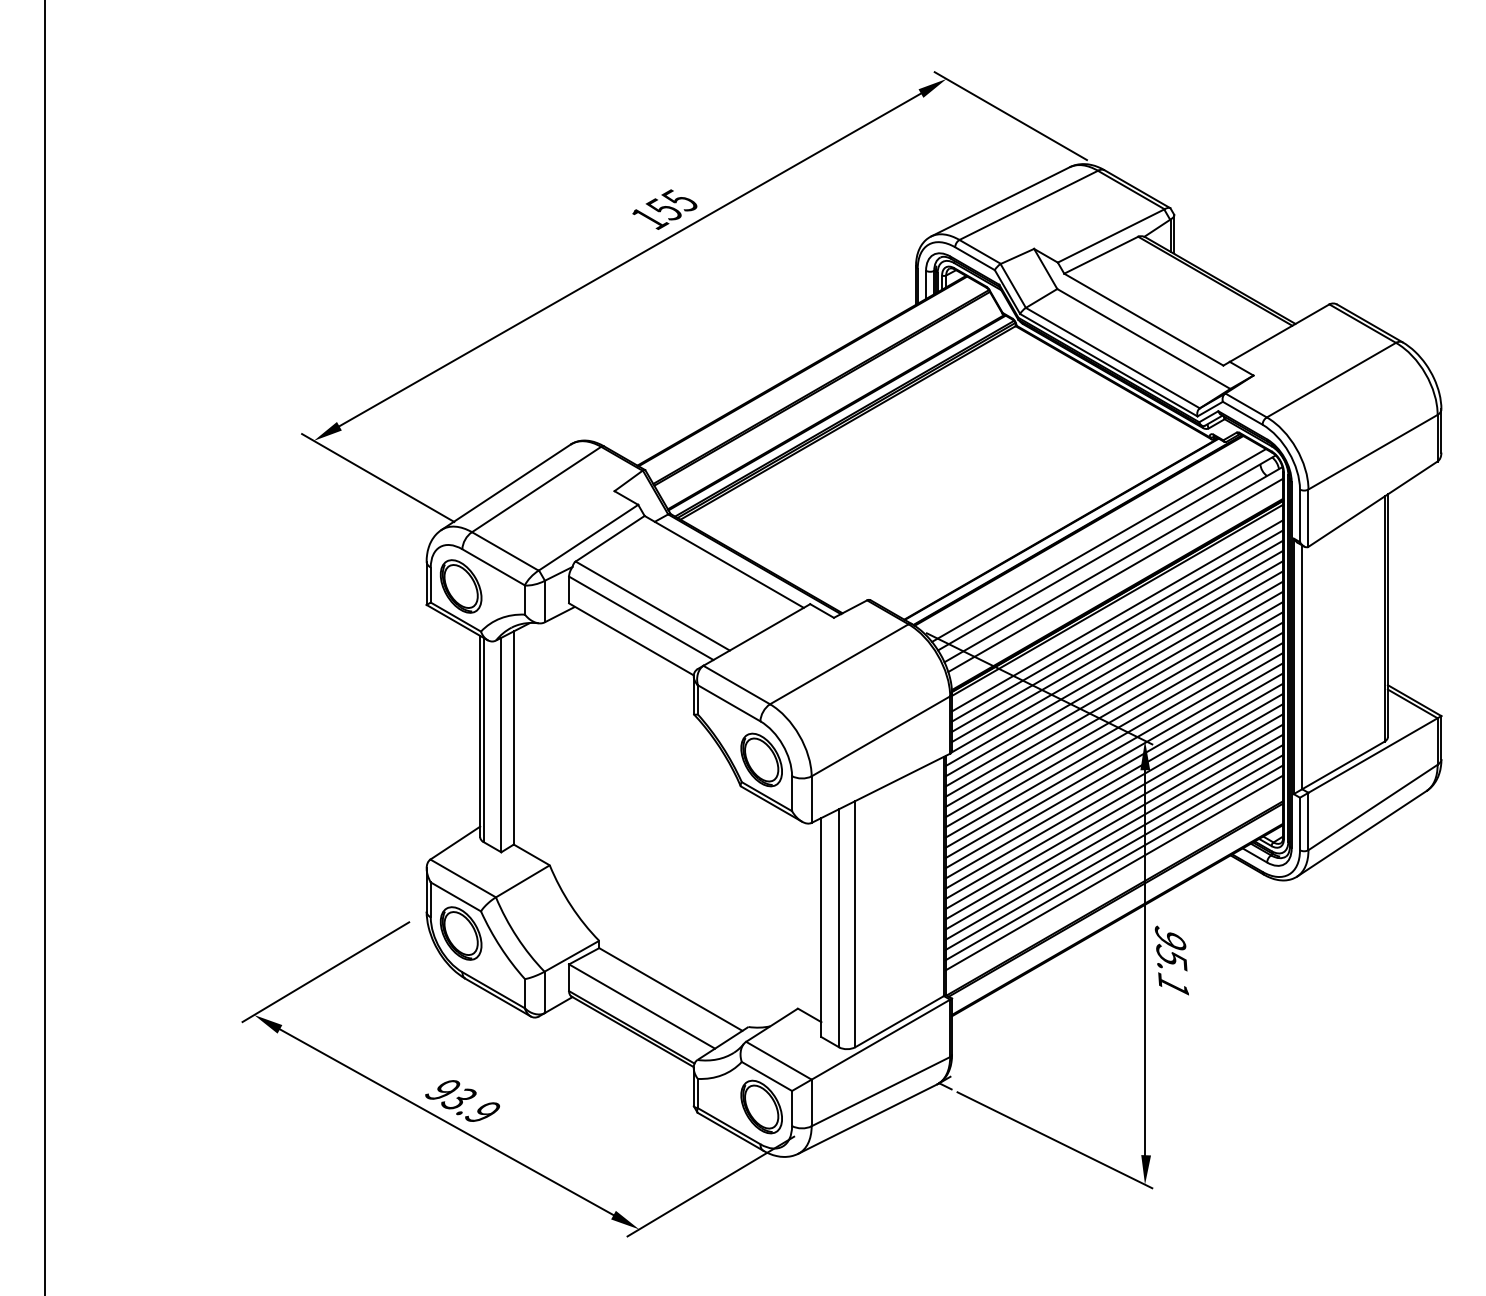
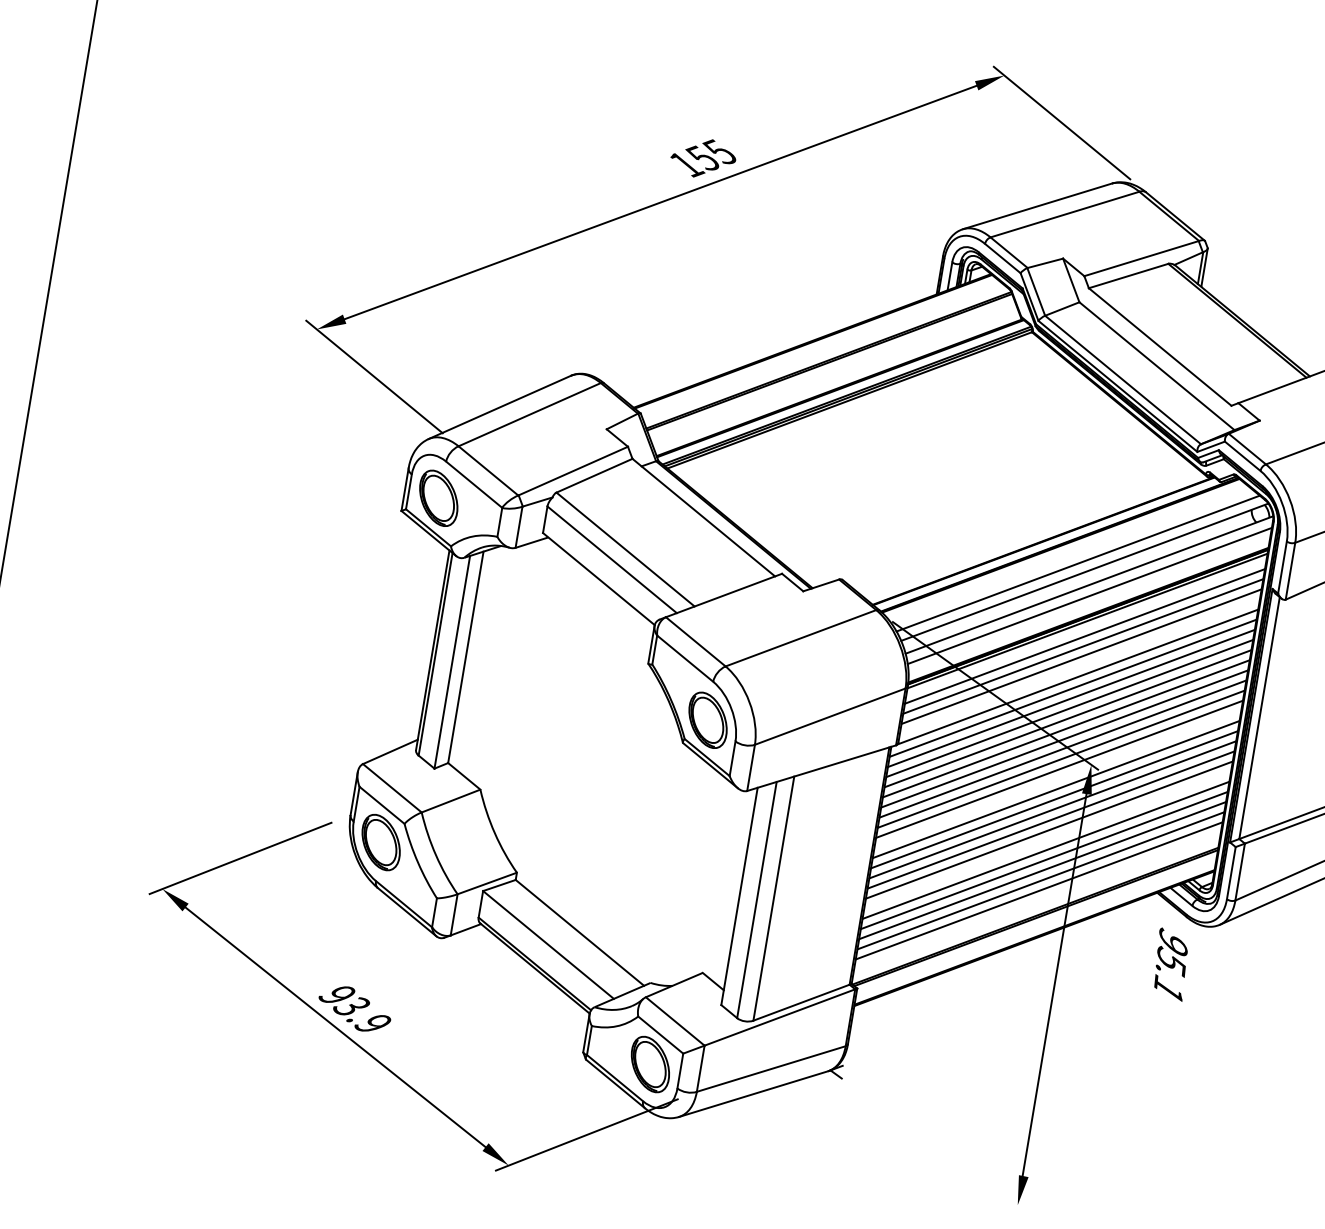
line: (1117, 645) -> (1079, 665), removed
line: (1114, 760) -> (1057, 779), removed
line: (1114, 821) -> (1047, 839), removed
text: (1171, 960) -> (1170, 964), moved
line: (1054, 1140) -> (935, 1146), removed

